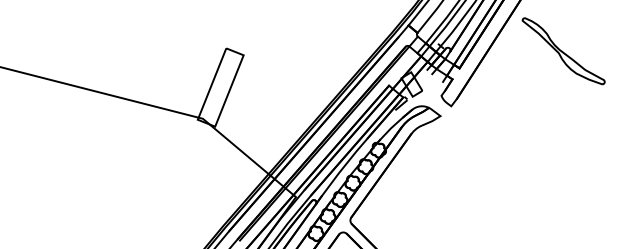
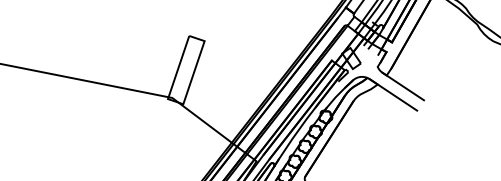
line: (469, 119) -> (403, 86), added
line: (457, 128) -> (393, 94), added

